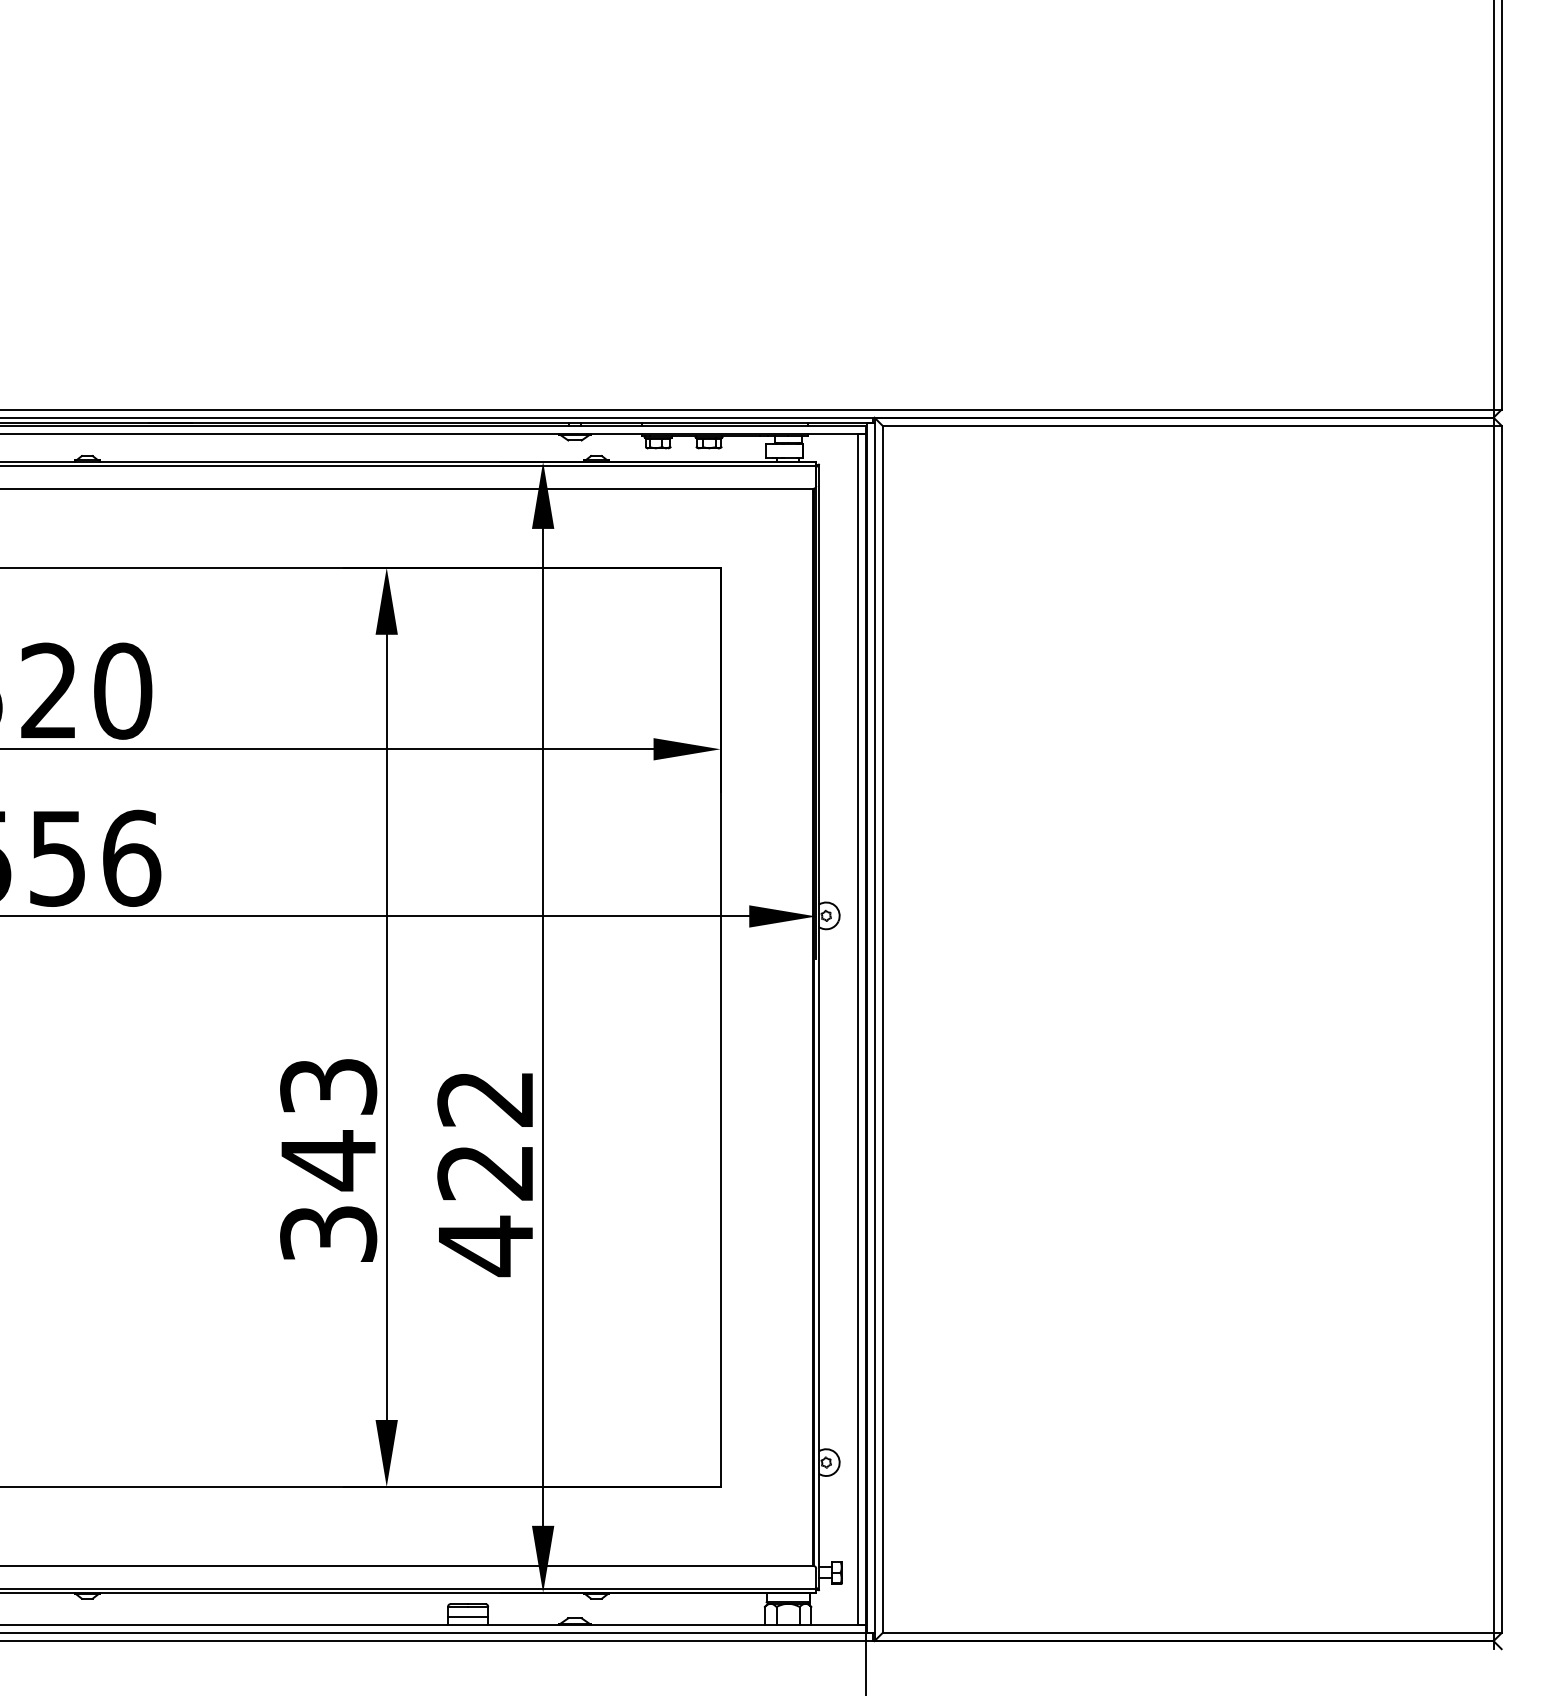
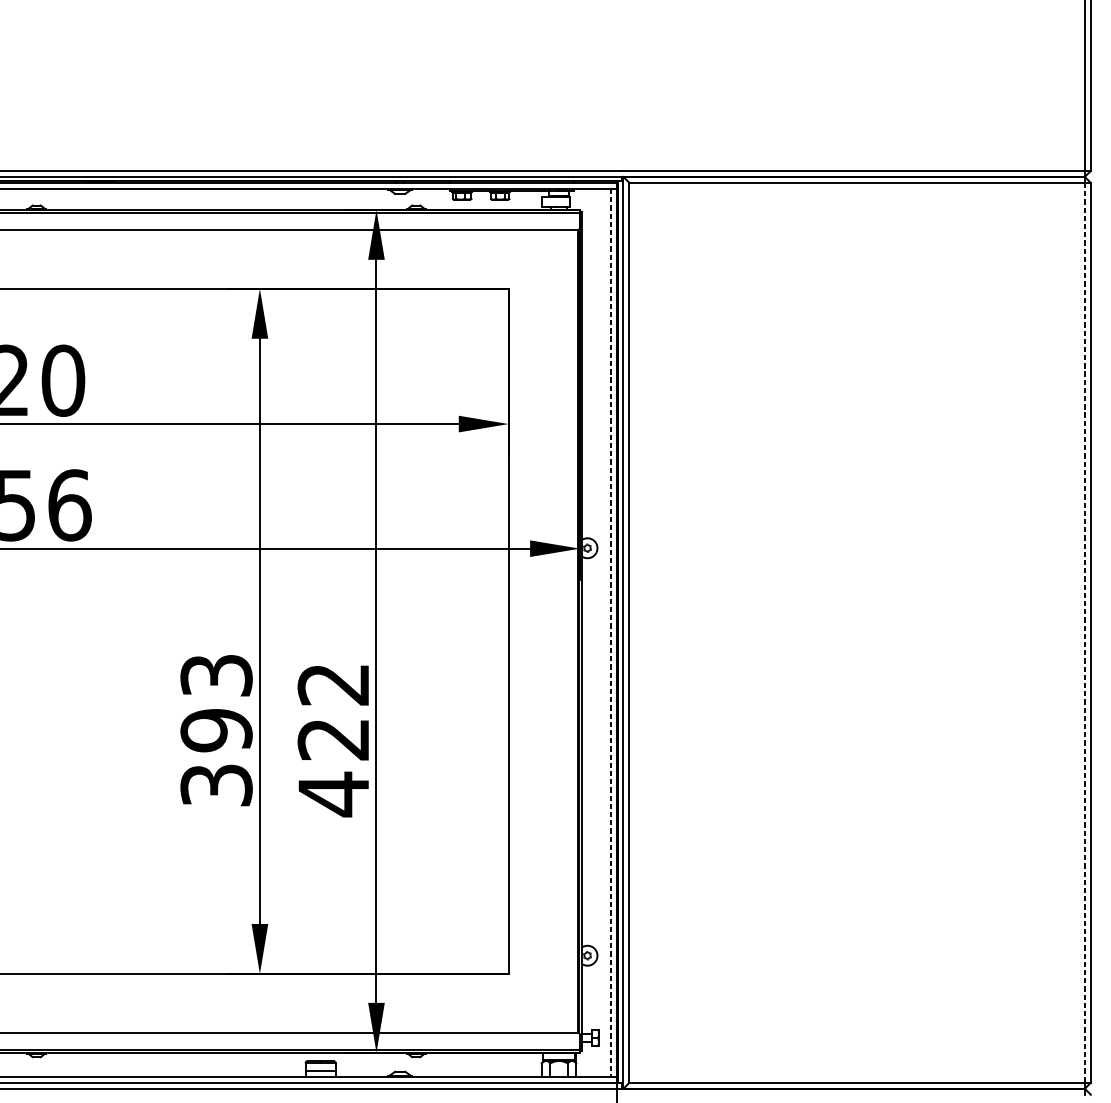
line: (857, 1029) -> (610, 632), solid -> dashed
line: (1493, 1029) -> (1084, 632), solid -> dashed
text: (328, 1160) -> (216, 730), 343 -> 393

